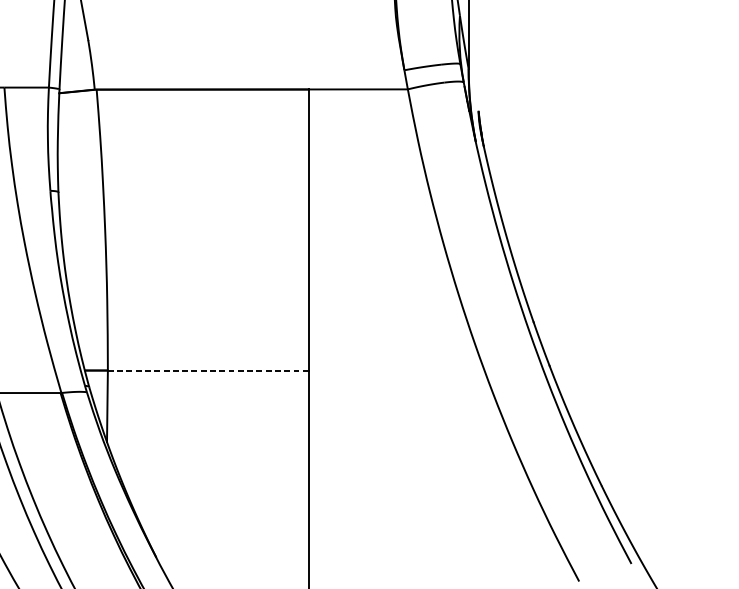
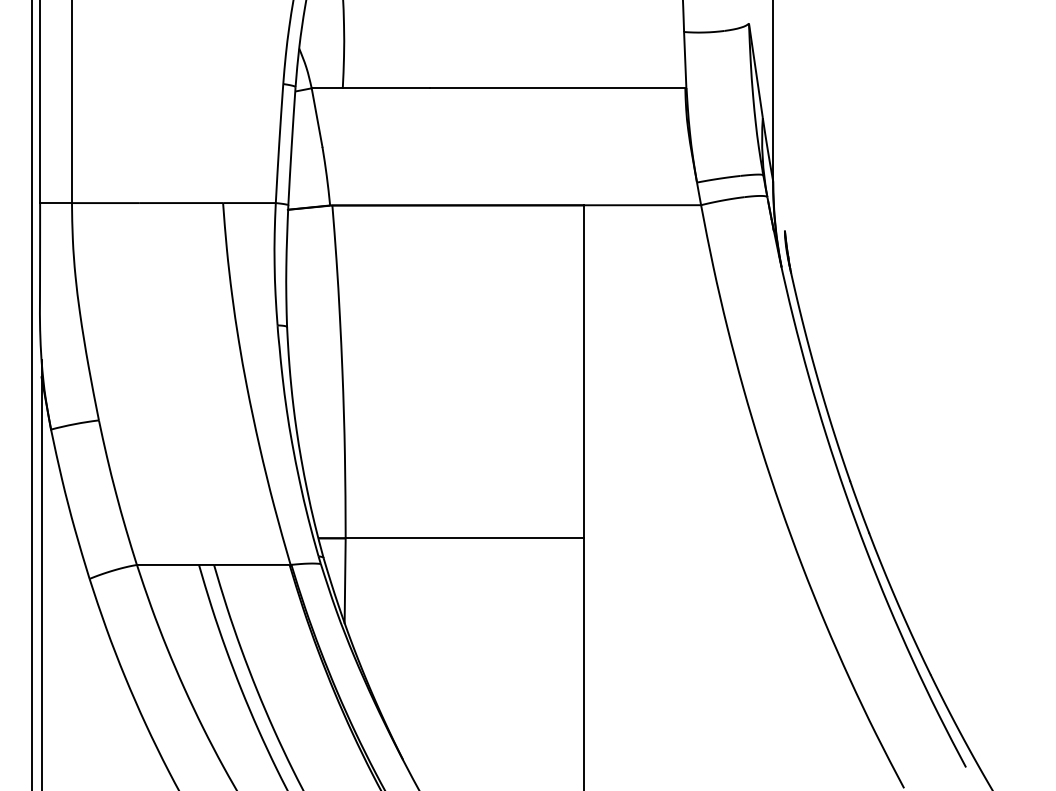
line: (208, 370) -> (464, 538), dashed -> solid

